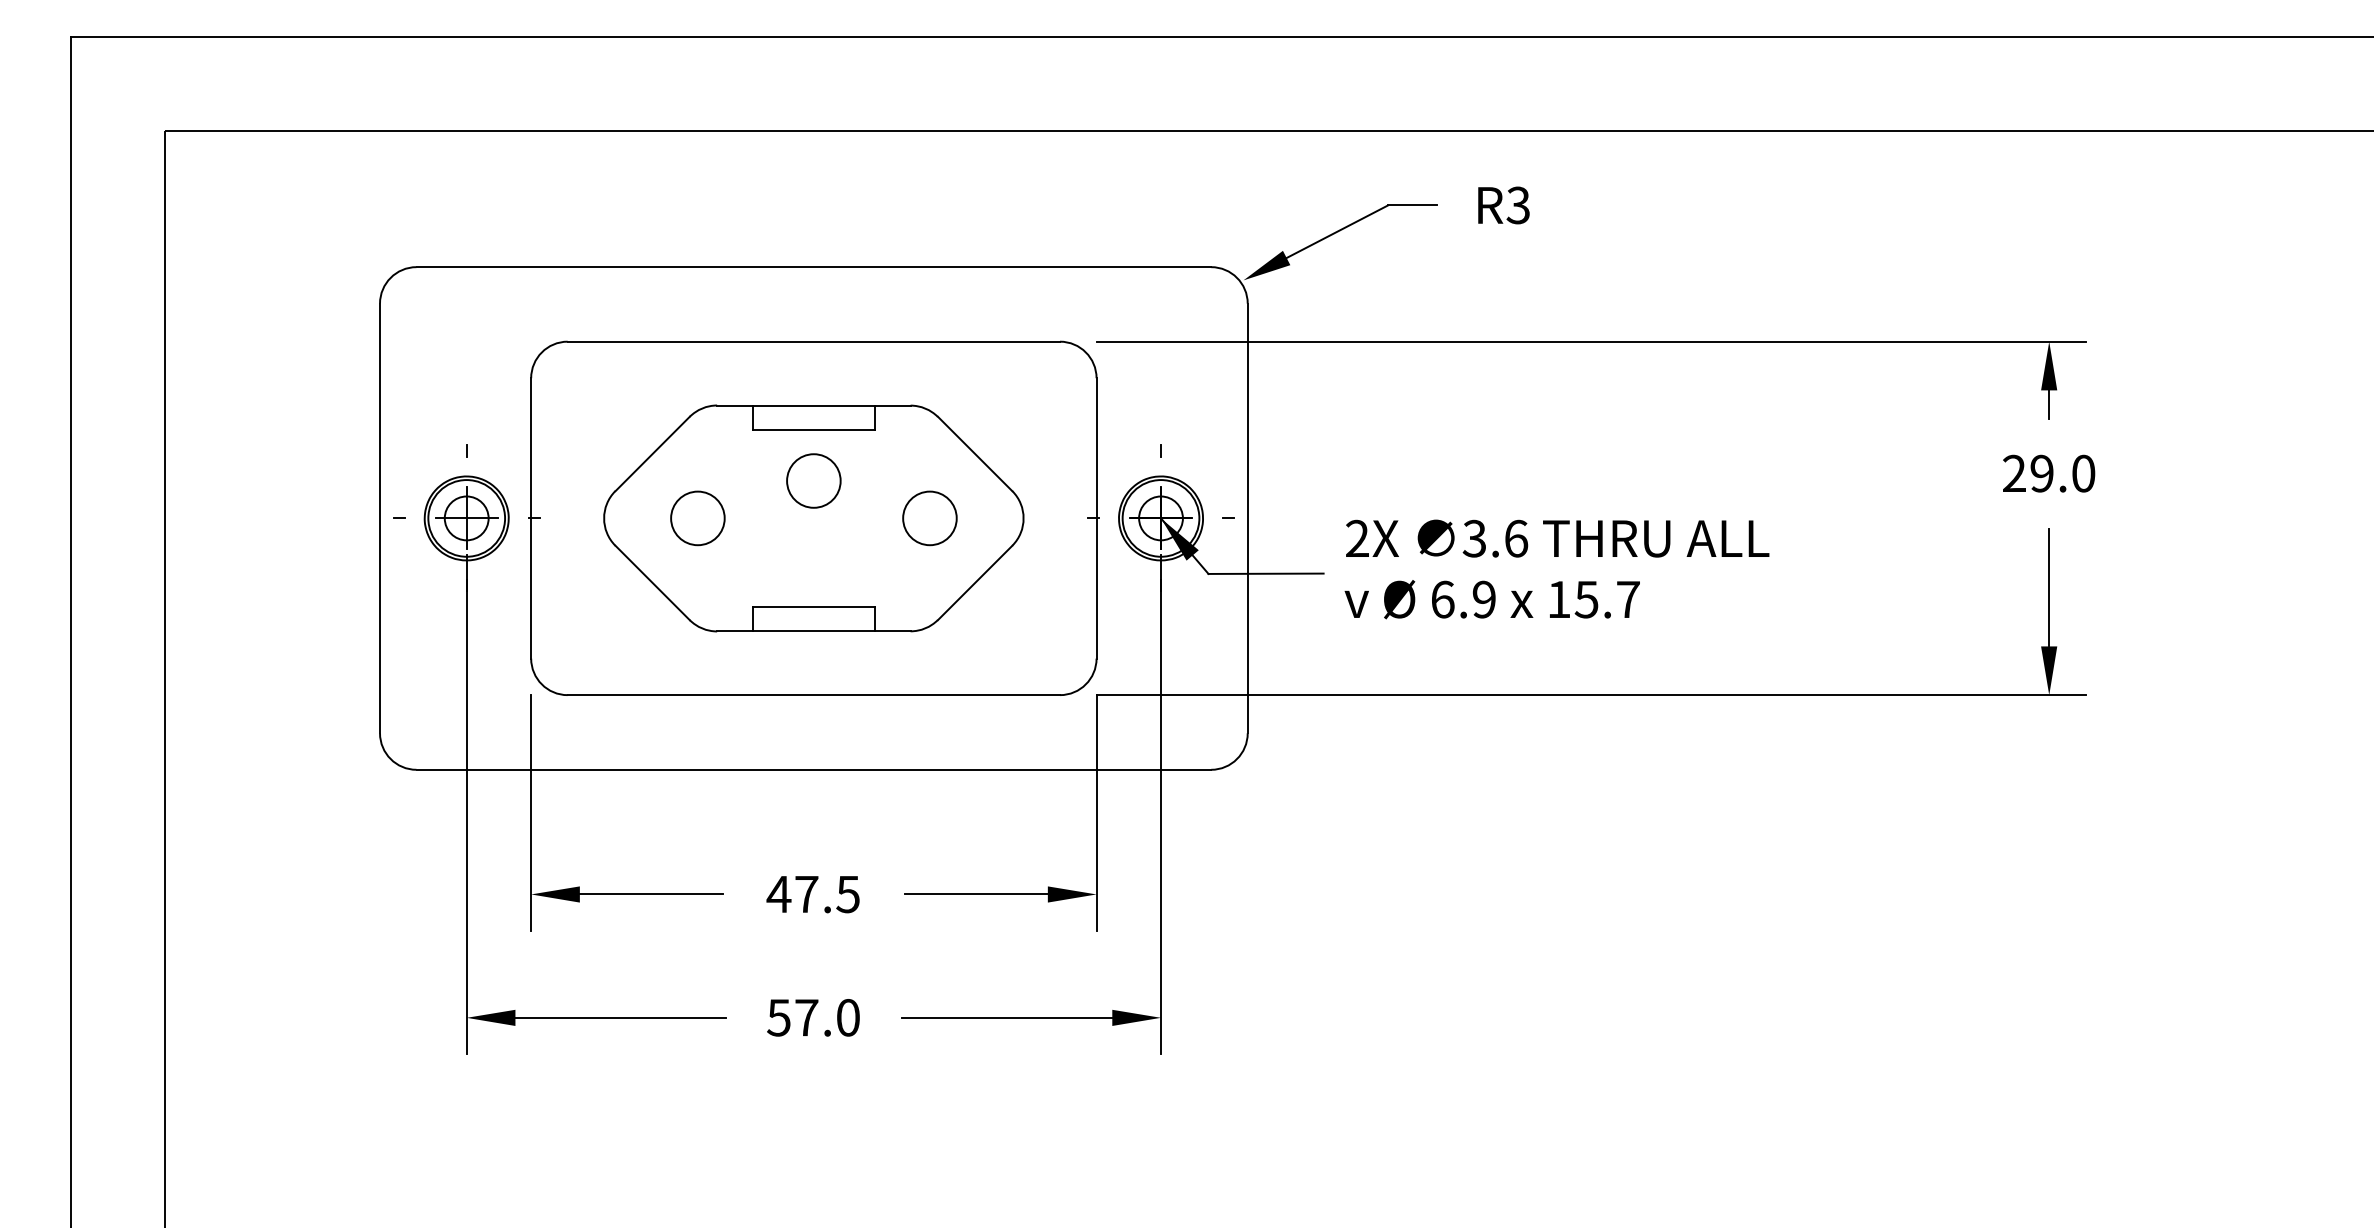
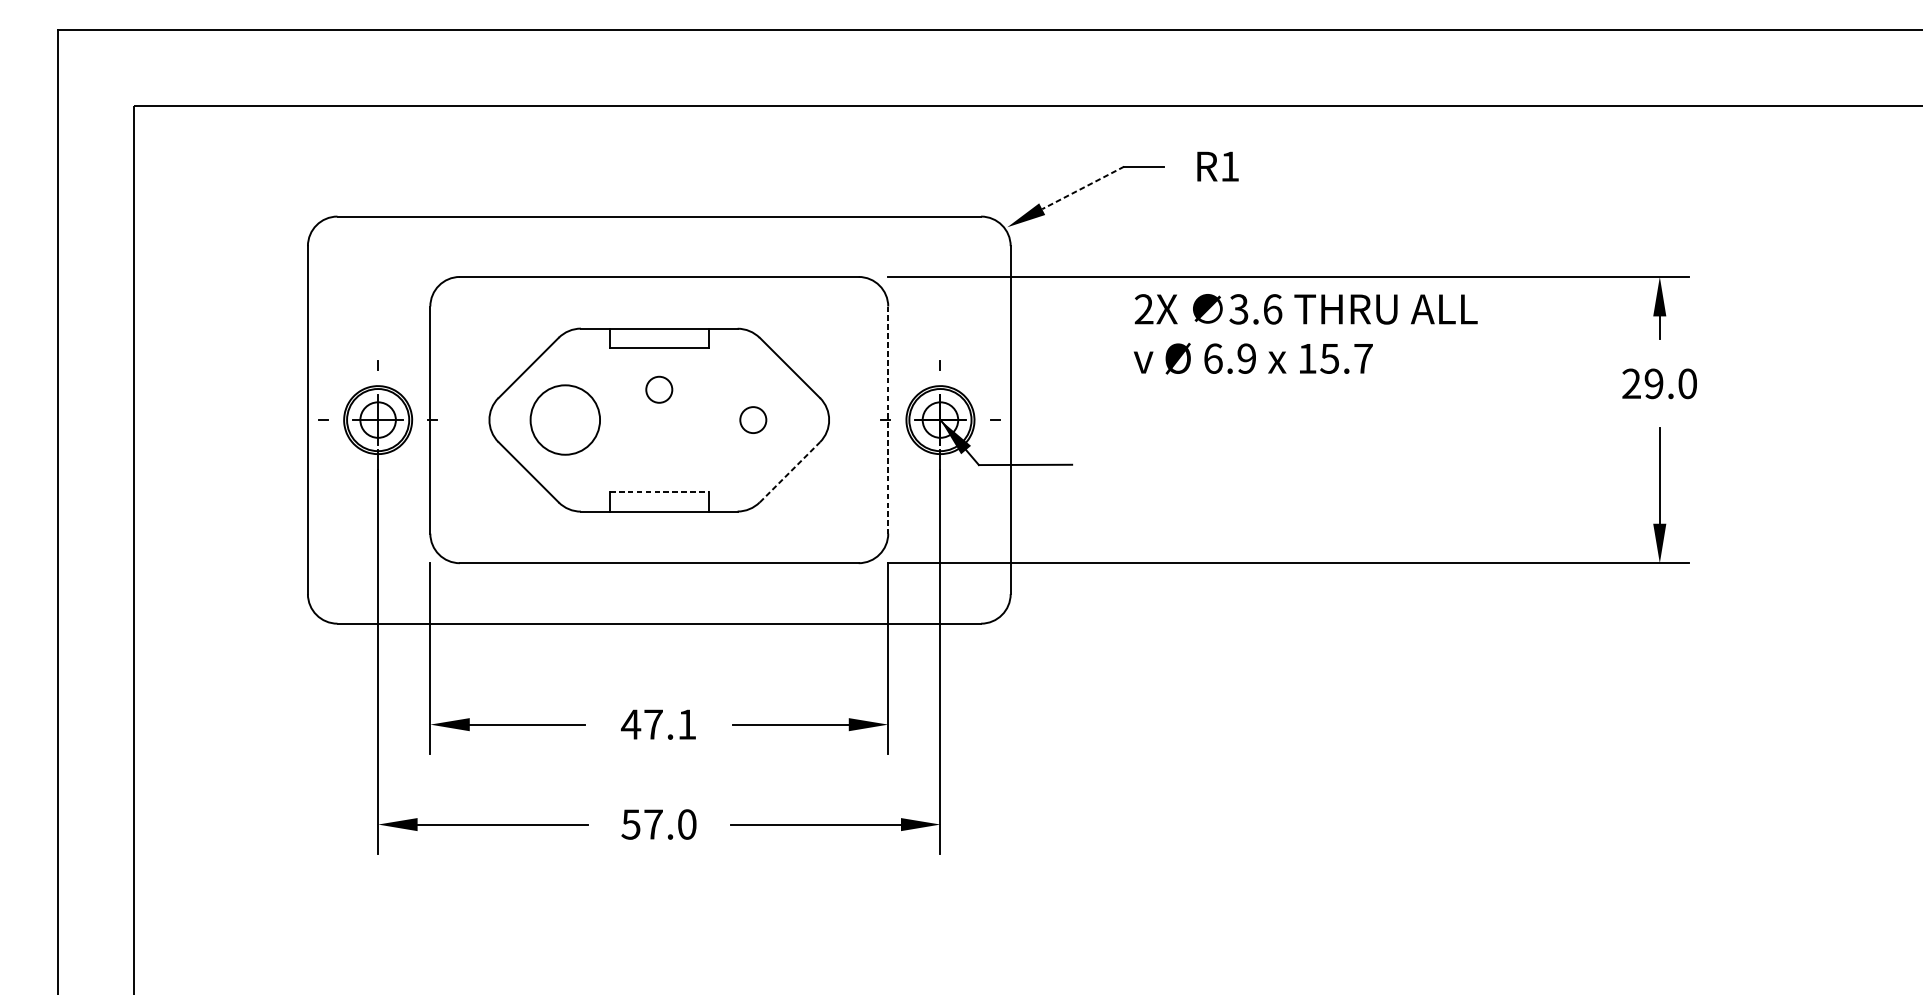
text: (1517, 205) -> (1229, 166), R3 -> R1
line: (1336, 231) -> (1082, 187), solid -> dashed
circle: (813, 480) -> (659, 389), size x0.6
circle: (697, 518) -> (565, 420), size x1.6
circle: (929, 518) -> (752, 420), size x0.6
line: (1096, 518) -> (888, 420), solid -> dashed
text: (1556, 569) -> (1305, 334), moved
line: (975, 582) -> (790, 471), solid -> dashed
line: (813, 607) -> (659, 492), solid -> dashed
text: (847, 894) -> (686, 724), 47.5 -> 47.1

